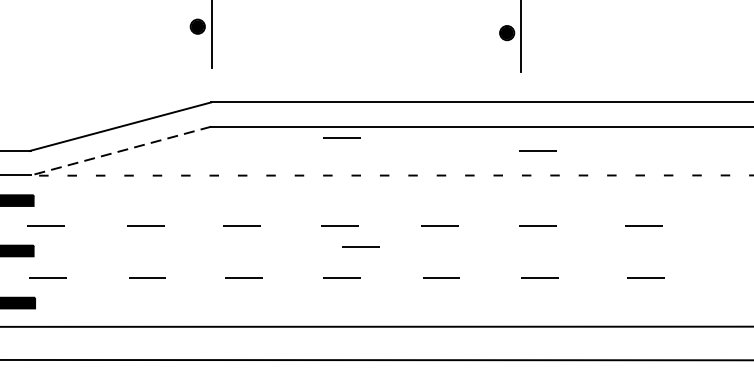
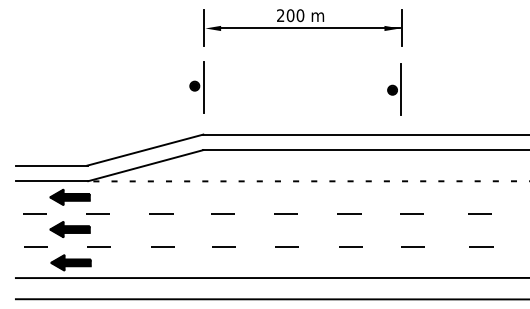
line: (341, 138) -> (286, 157), removed
line: (120, 150) -> (145, 165), dashed -> solid
line: (536, 150) -> (411, 165), removed
line: (359, 246) -> (298, 226), removed

